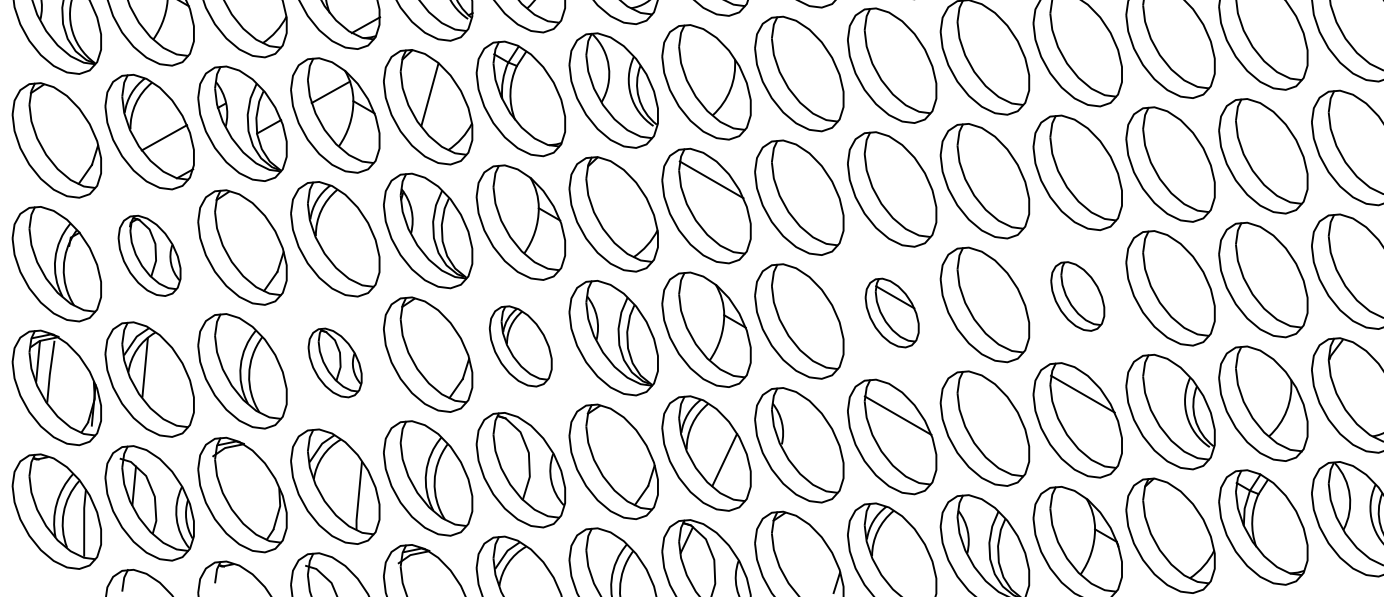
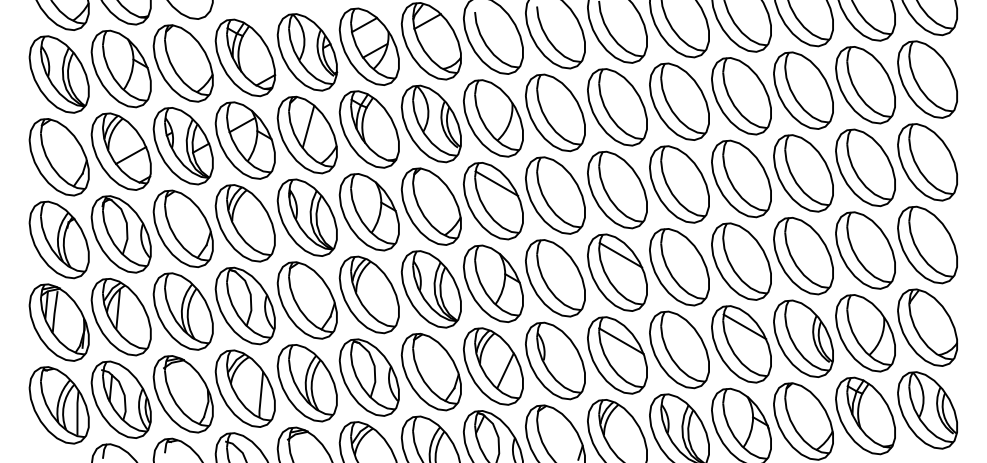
part: (148, 255) -> (120, 234), size x1.43
part: (1077, 296) -> (741, 261), size x1.67
part: (892, 312) -> (617, 272), size x1.67
part: (519, 345) -> (368, 294), size x1.43
part: (334, 362) -> (244, 305), size x1.67

